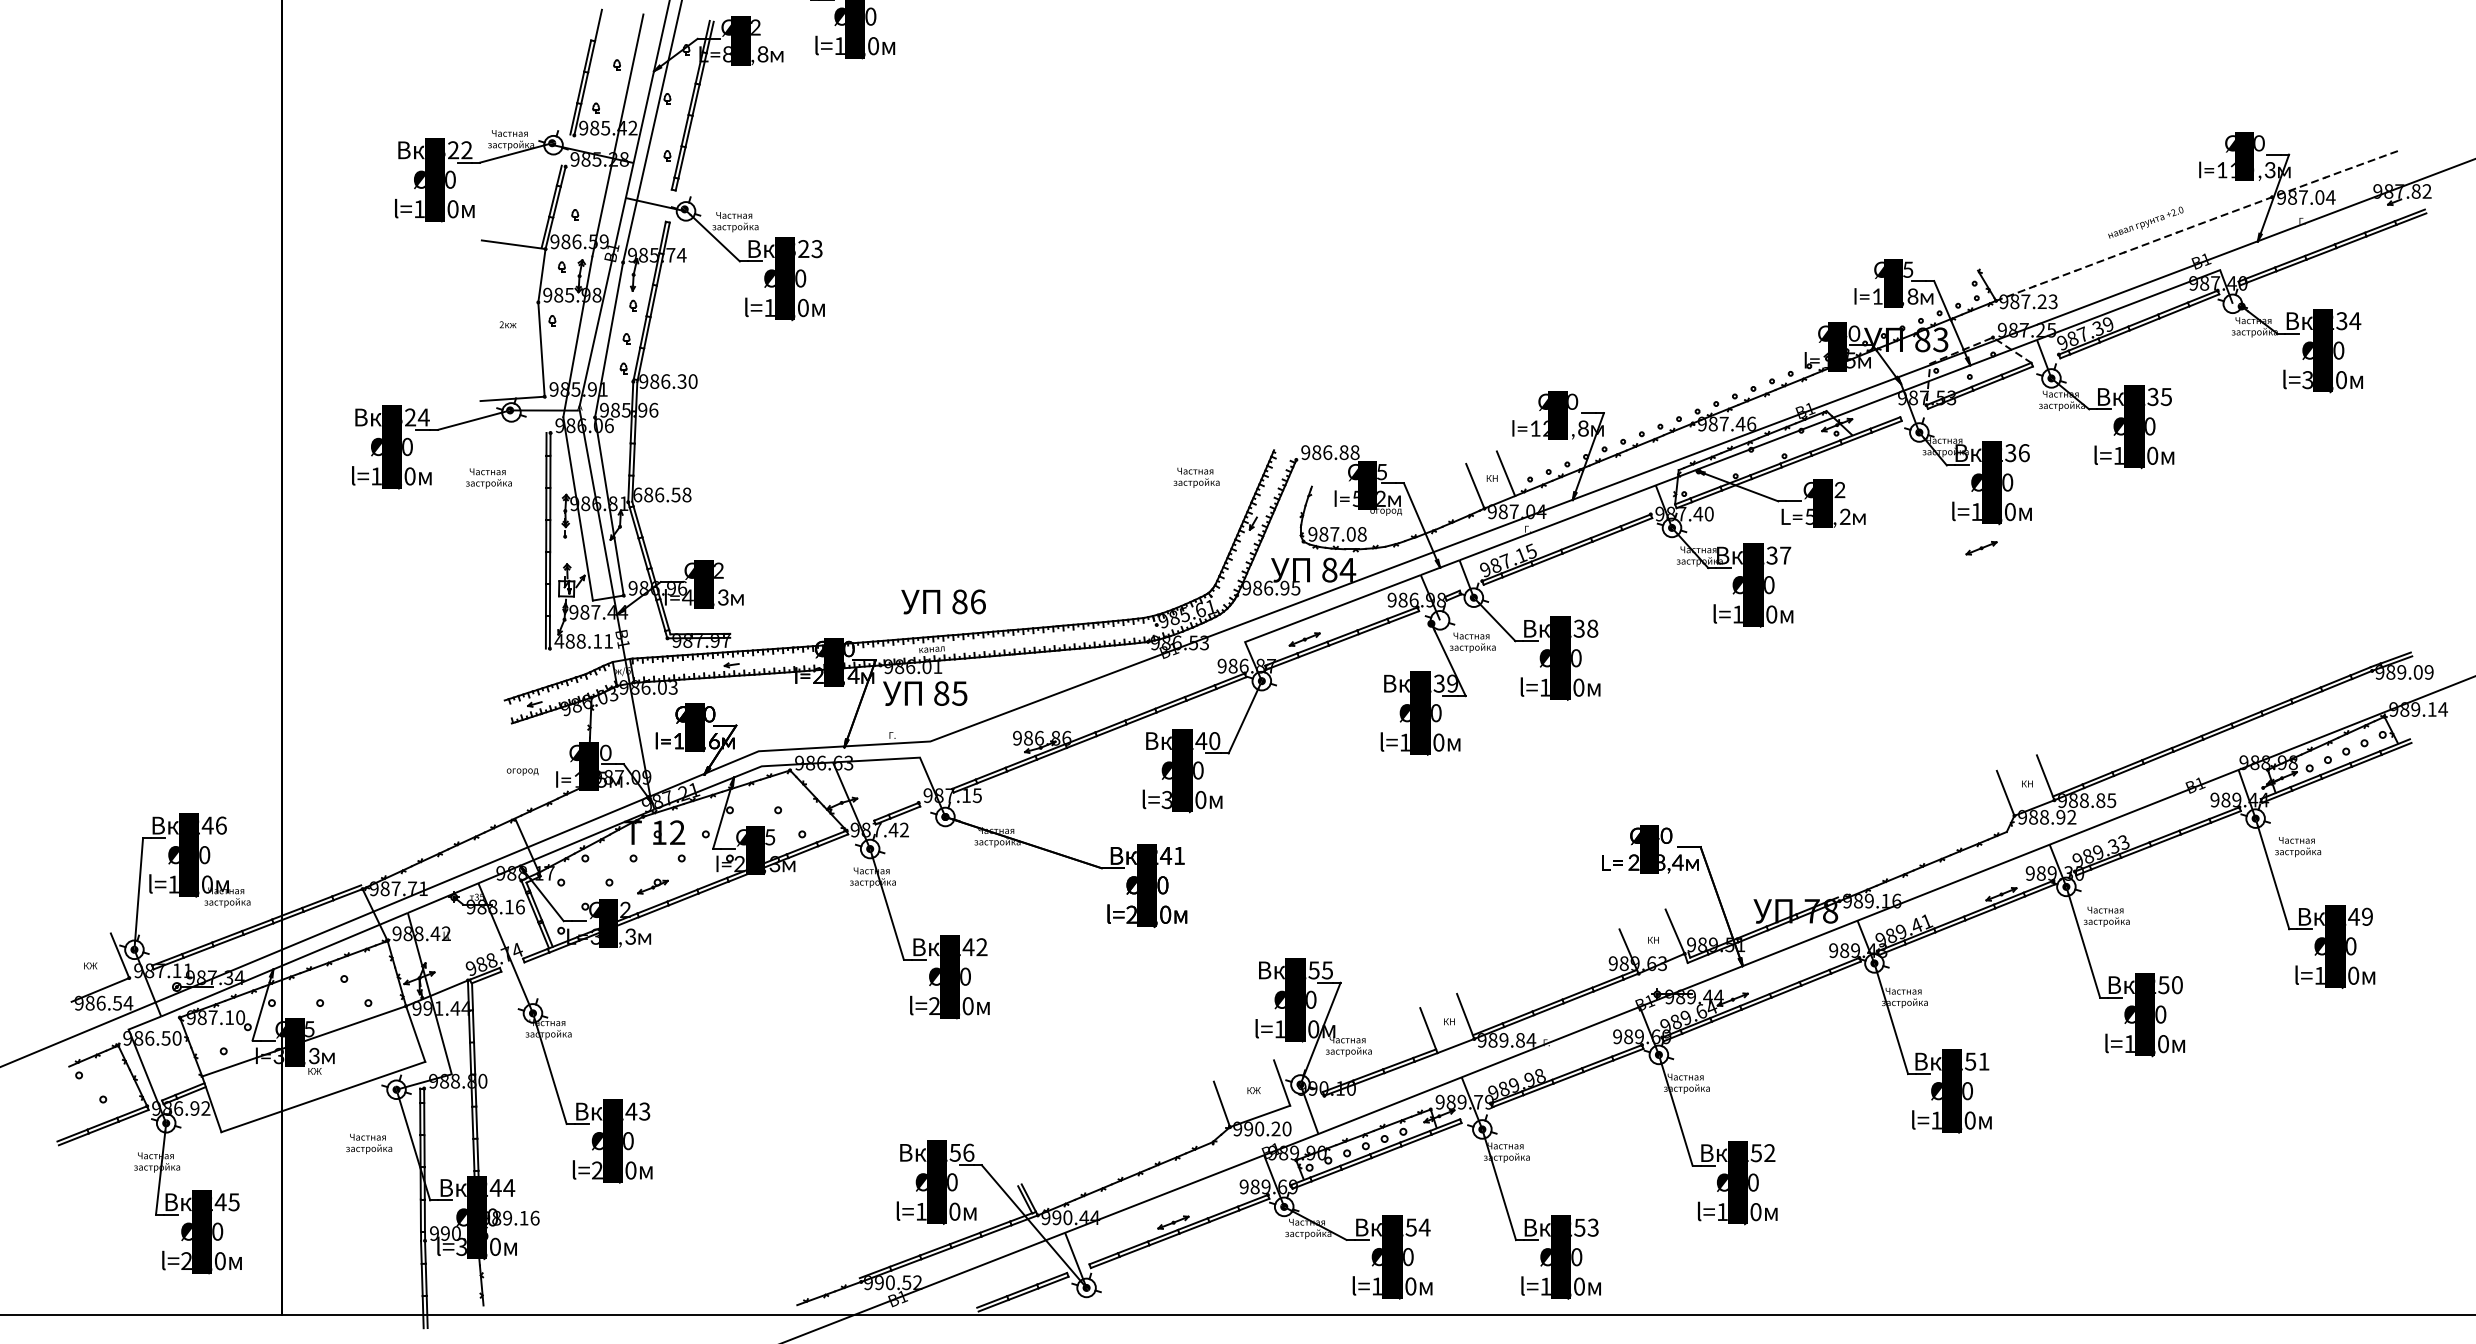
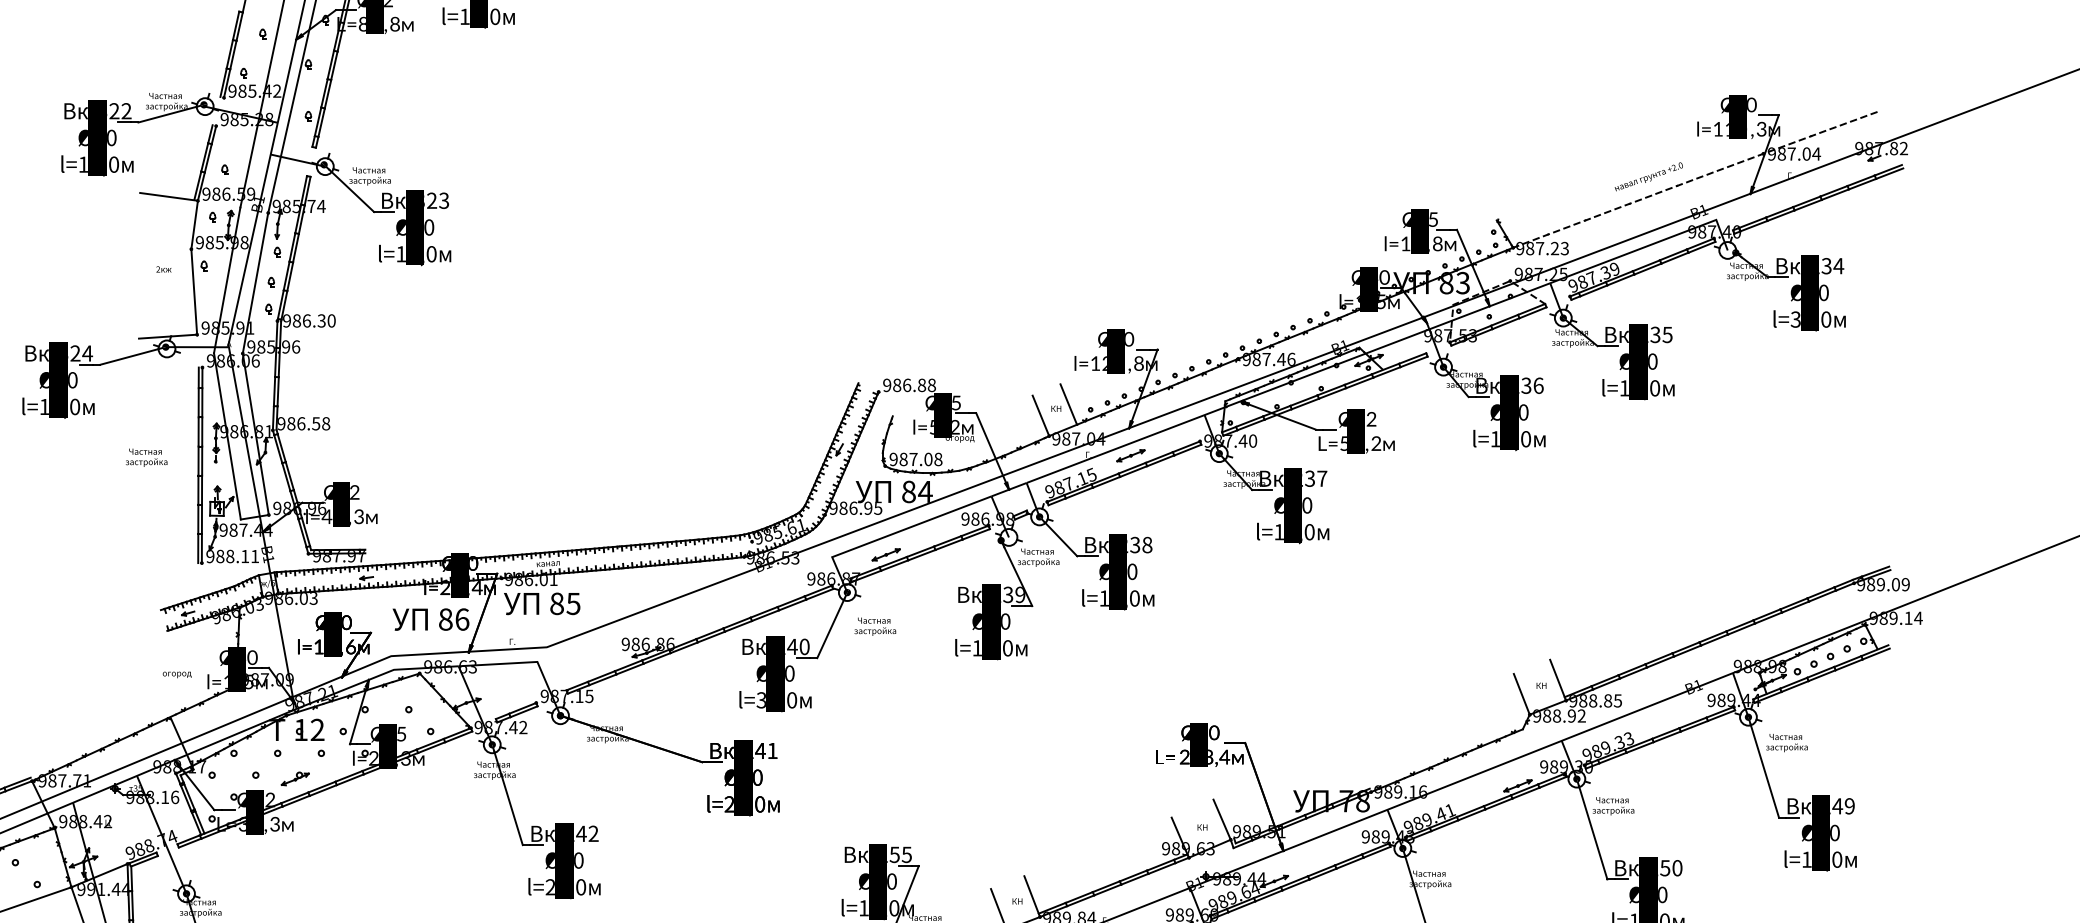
text: (1196, 477) -> (875, 626), moved
text: (488, 478) -> (146, 457), moved
text: (637, 494) -> (281, 423), 686.58 -> 986.58
part: (1981, 548) -> (1130, 455), moved
text: (943, 601) -> (430, 619), moved
text: (559, 641) -> (210, 556), 488.11 -> 988.11

